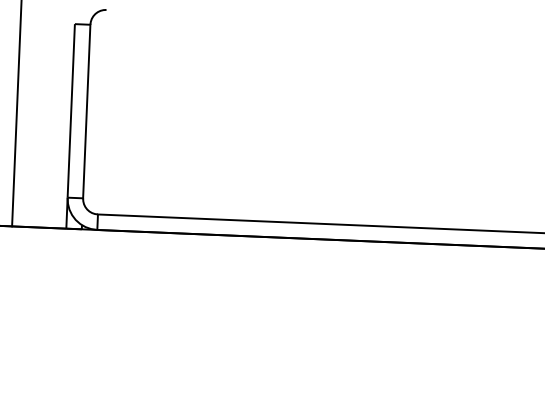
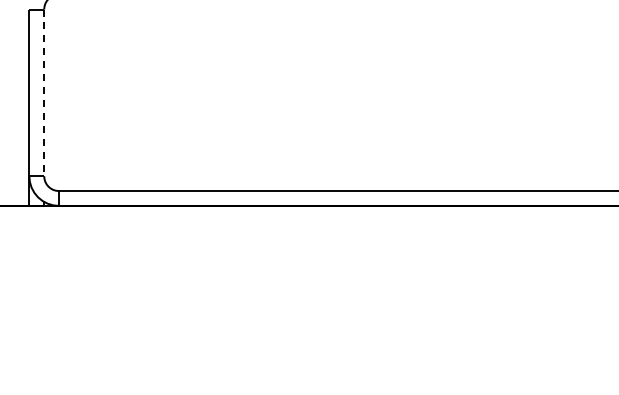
line: (87, 112) -> (44, 93), solid -> dashed

